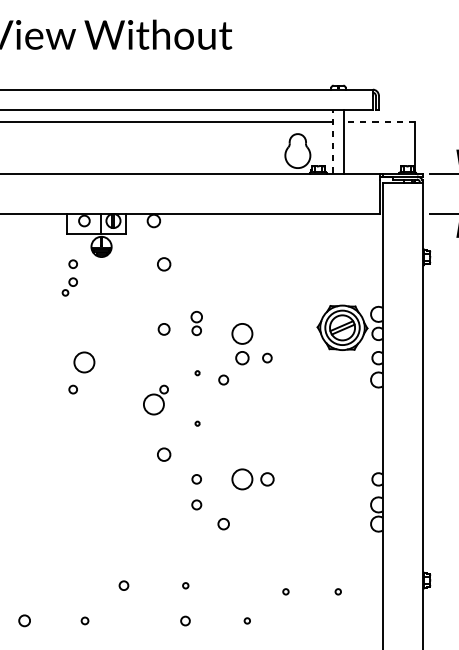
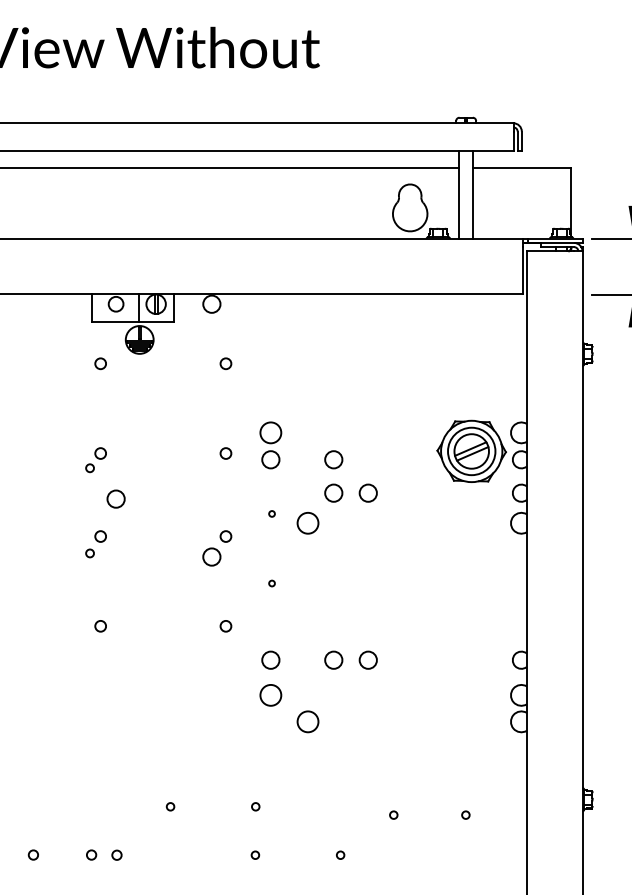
line: (378, 121) -> (521, 167), dashed -> solid
line: (333, 141) -> (459, 194), dashed -> solid
circle: (163, 264) -> (225, 363), size x0.62
part: (69, 287) -> (95, 460), moved
part: (196, 323) -> (270, 445), size x1.43
circle: (163, 329) -> (225, 453), size x0.71
circle: (242, 333) -> (333, 459), size x0.62
circle: (266, 357) -> (367, 492), size x1.43
circle: (83, 362) -> (115, 498), size x0.62
circle: (223, 380) -> (307, 523), size x1.67
circle: (65, 401) -> (89, 553), added
circle: (153, 404) -> (211, 556), size x0.62
circle: (73, 454) -> (100, 626), added
circle: (163, 454) -> (225, 626), size x0.62
circle: (196, 478) -> (270, 659), size x1.43
circle: (242, 478) -> (333, 659), size x0.62
circle: (196, 504) -> (270, 695), size x1.67
circle: (223, 523) -> (307, 721), size x1.43
circle: (123, 585) -> (170, 806), size x0.62
circle: (23, 620) -> (32, 854), size x0.62
circle: (66, 620) -> (91, 854), added
circle: (185, 620) -> (255, 854), size x0.62

